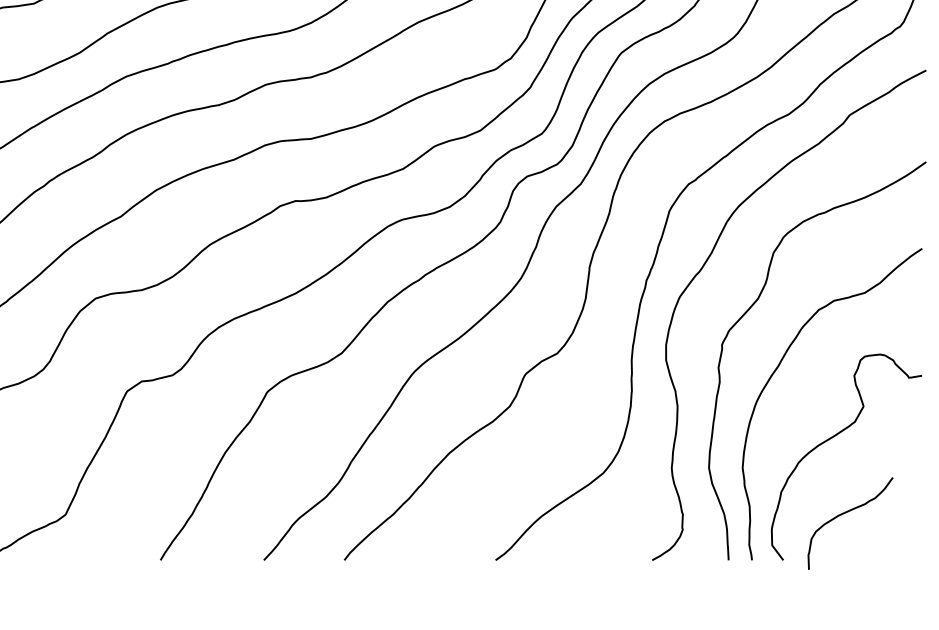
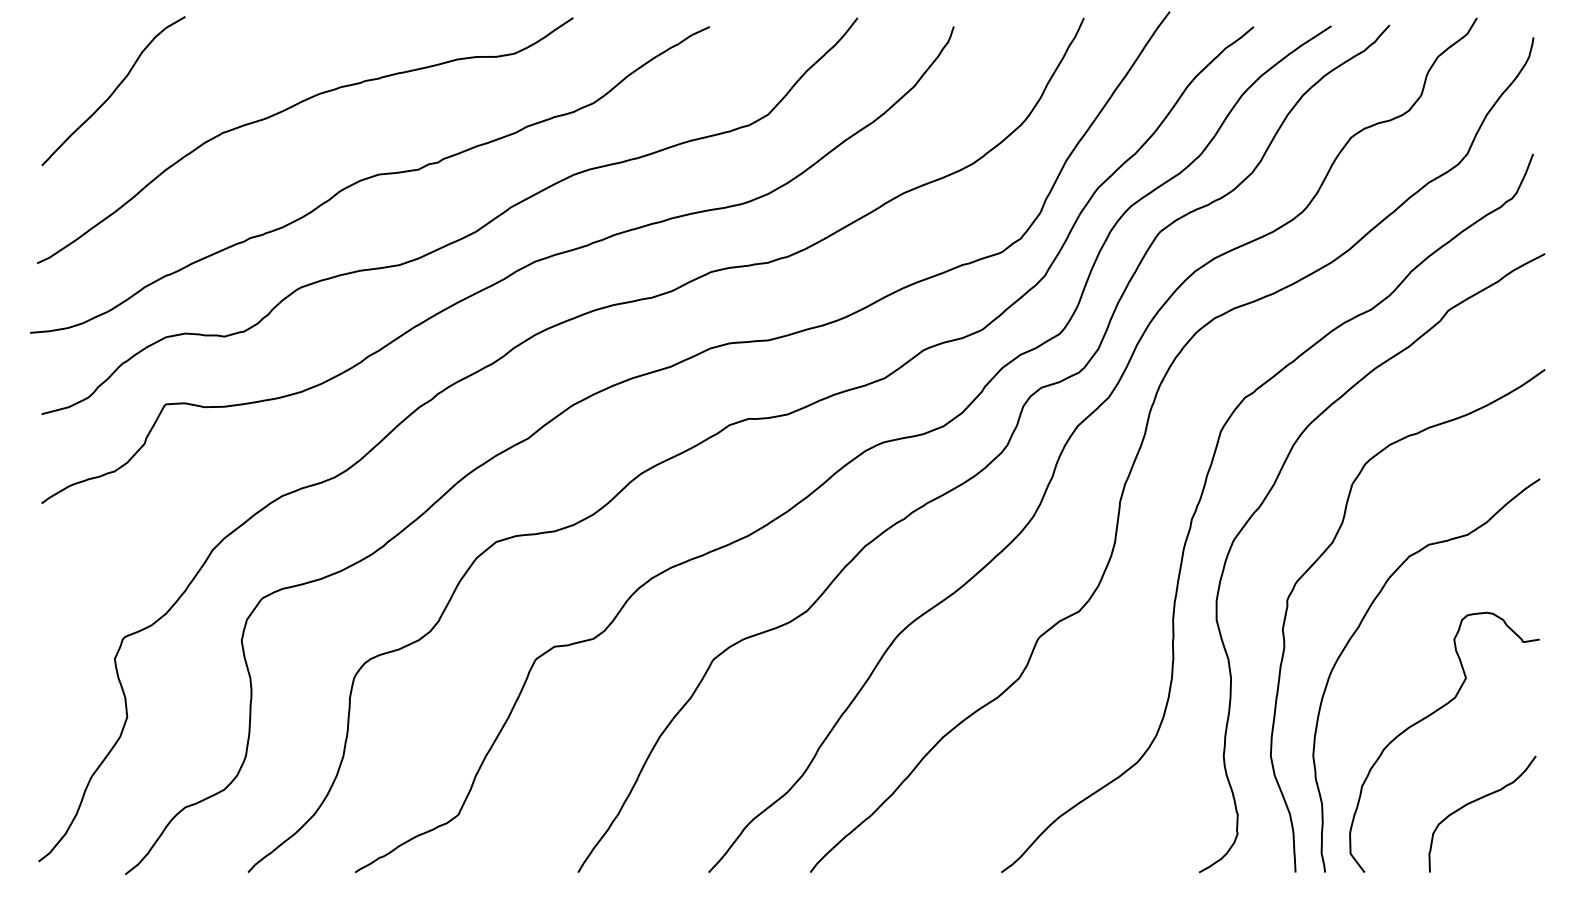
curve: (845, 513) -> (1476, 801), moved

